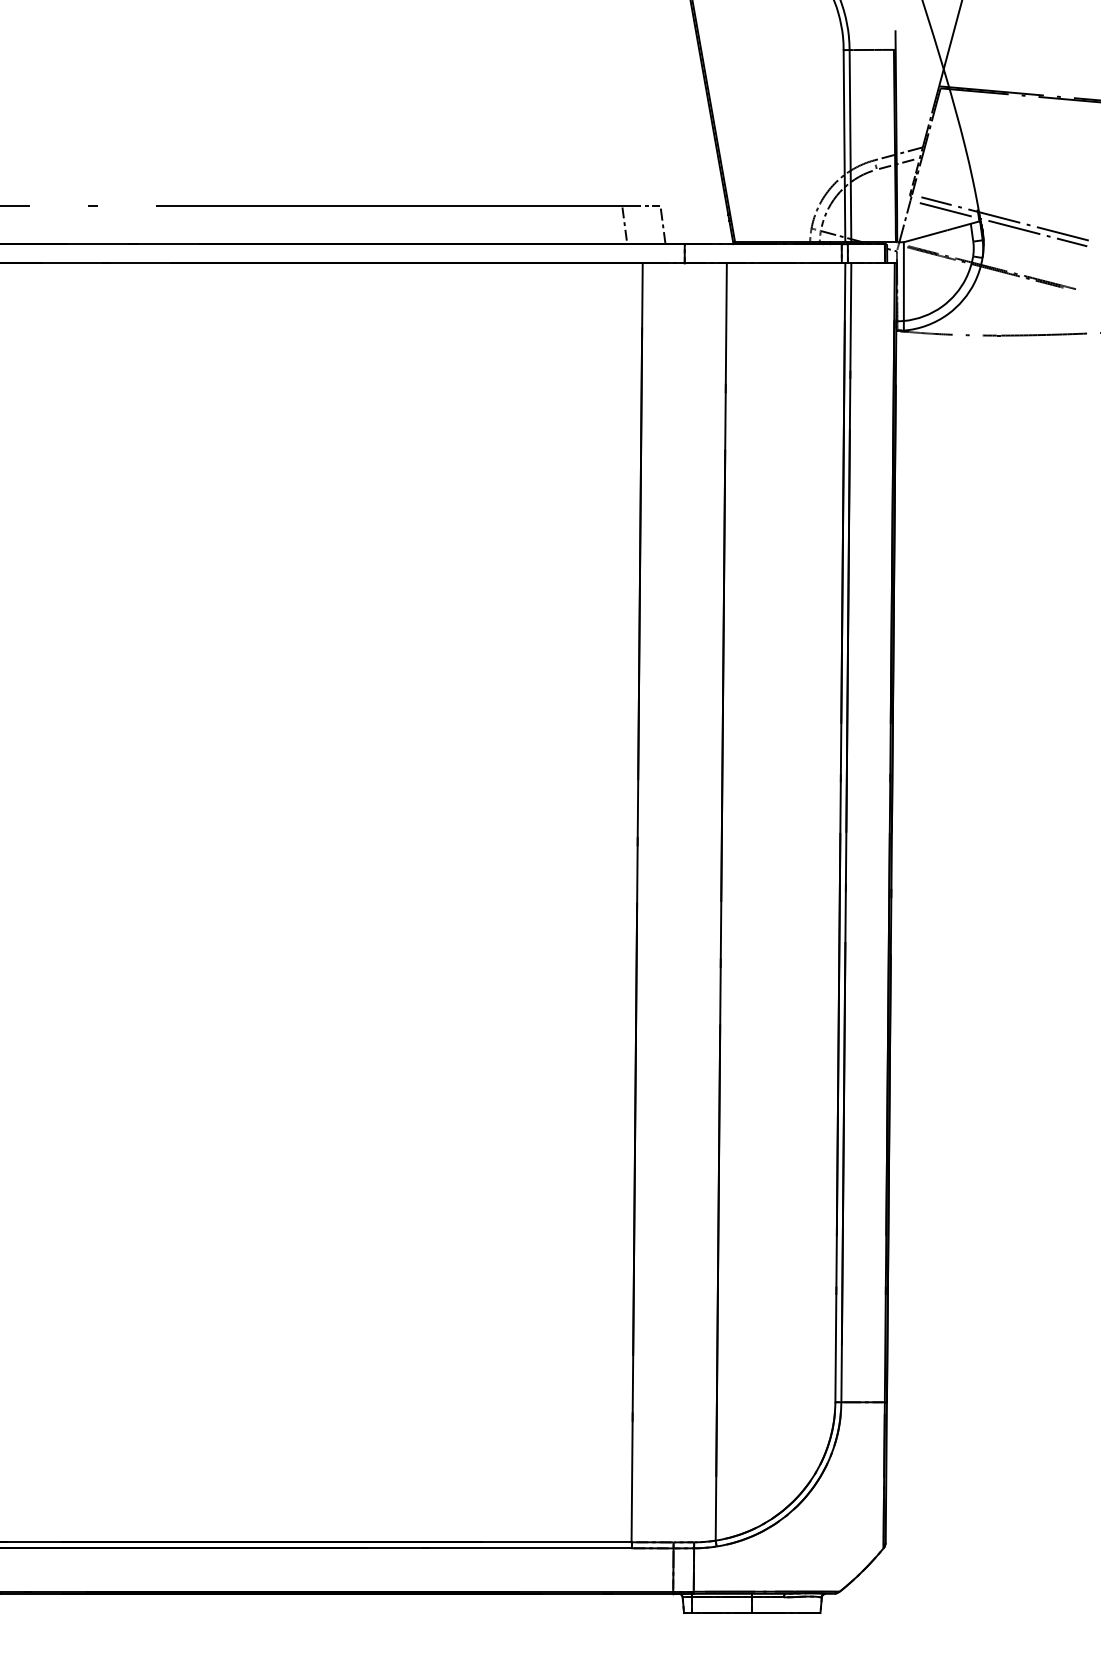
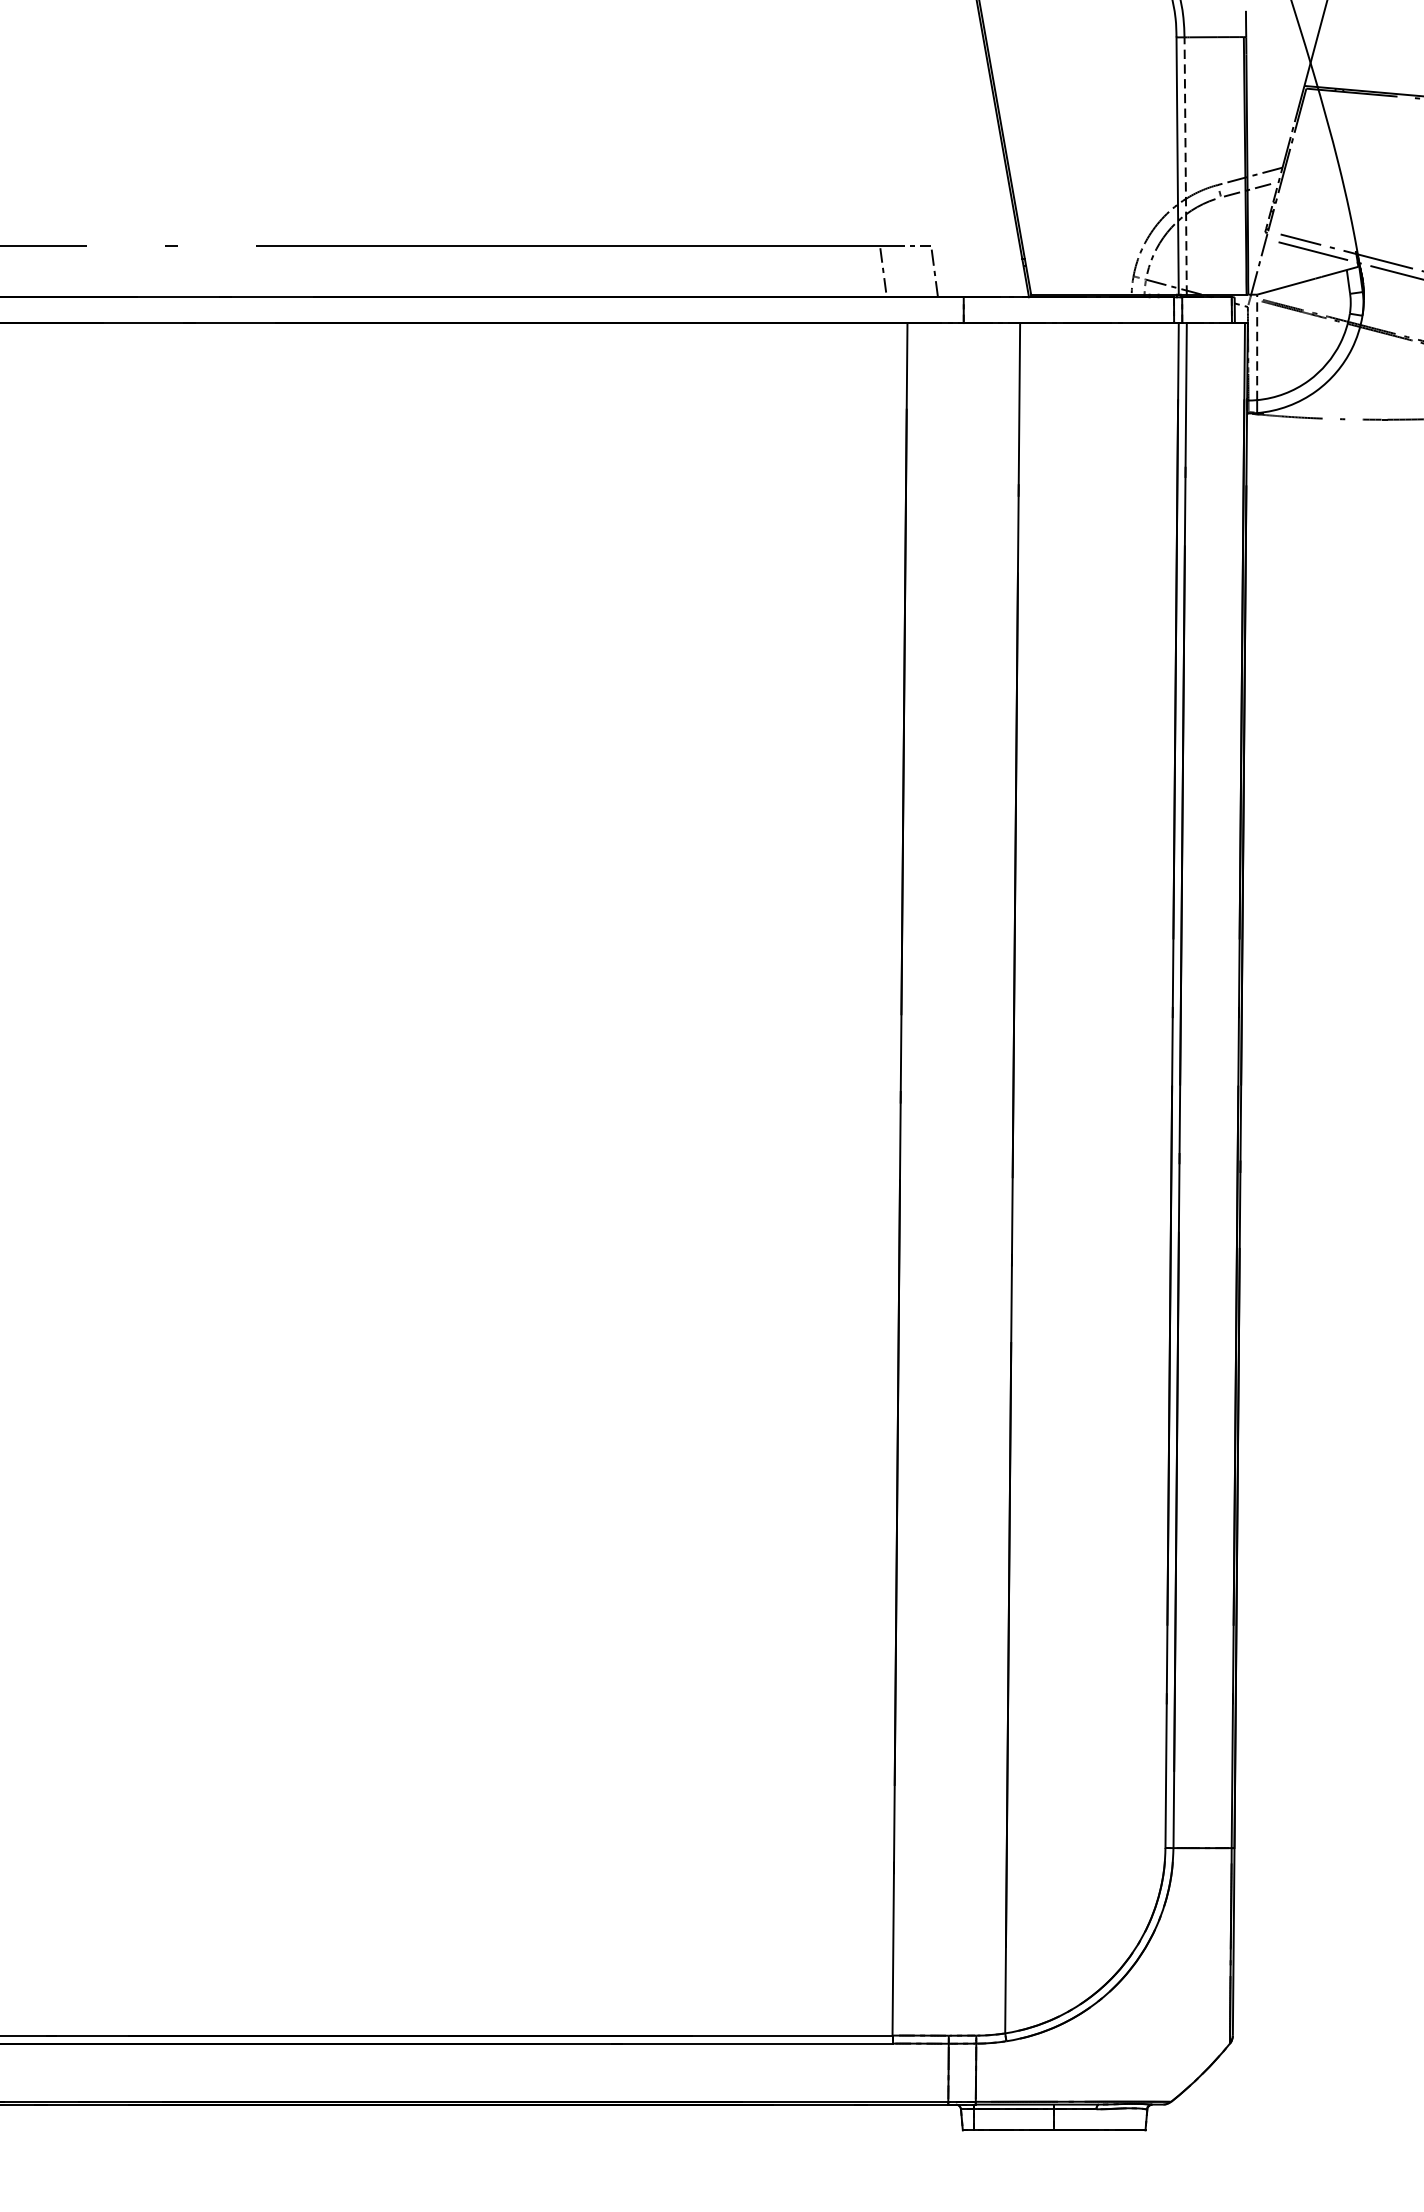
line: (850, 145) -> (1185, 165), solid -> dashed
line: (903, 281) -> (1256, 347), solid -> dashed

